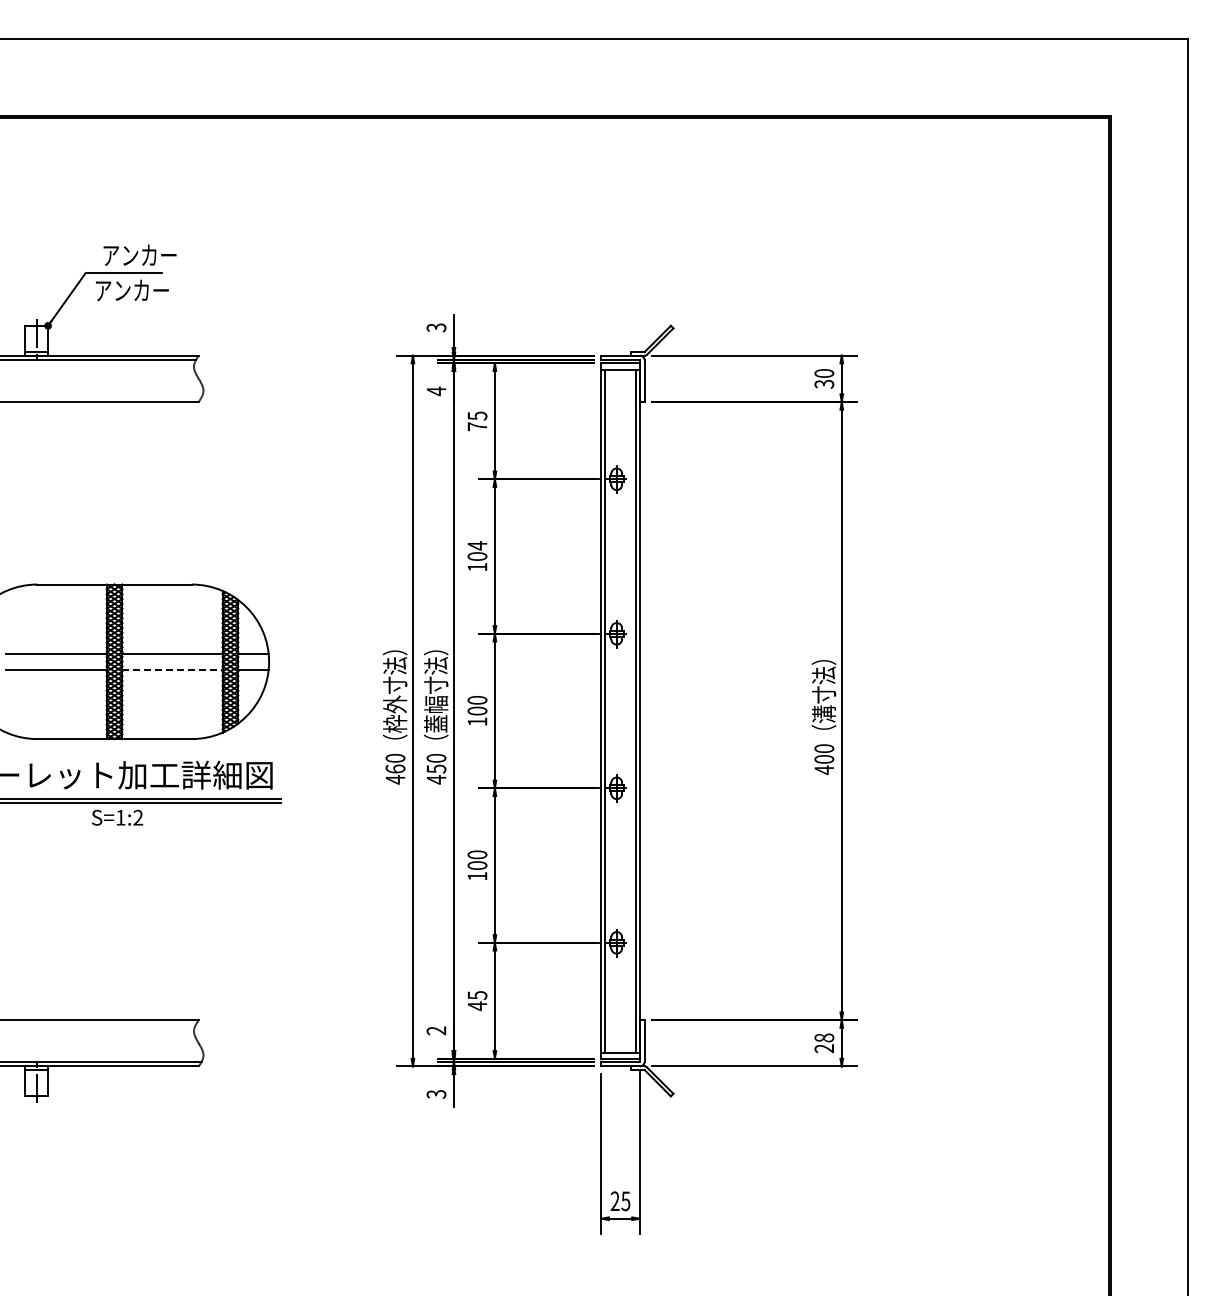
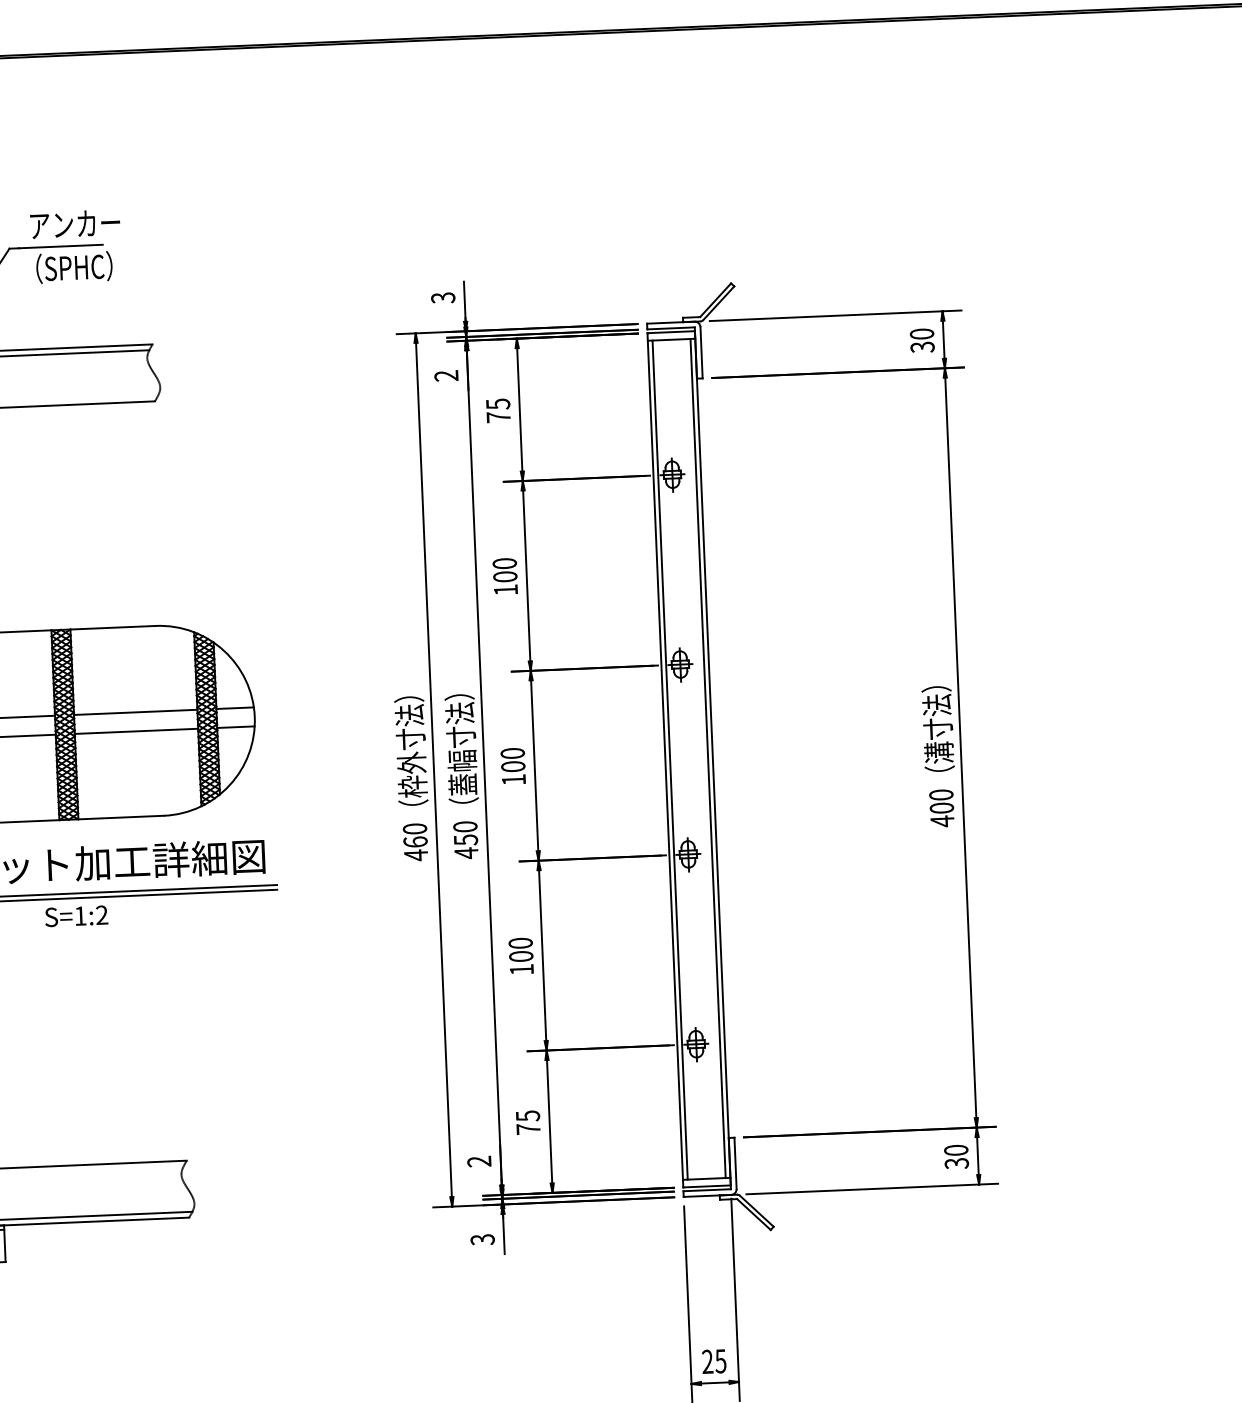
text: (131, 290) -> (66, 267), アンカー -> （SPHC）
text: (436, 391) -> (446, 376), 4 -> 2
text: (477, 545) -> (504, 563), 104 -> 100
line: (173, 669) -> (137, 731), dashed -> solid
text: (477, 1006) -> (528, 1129), 45 -> 75
text: (824, 1043) -> (956, 1157), 28 -> 30

